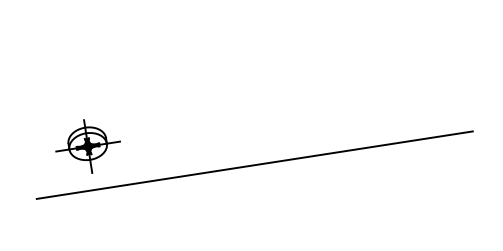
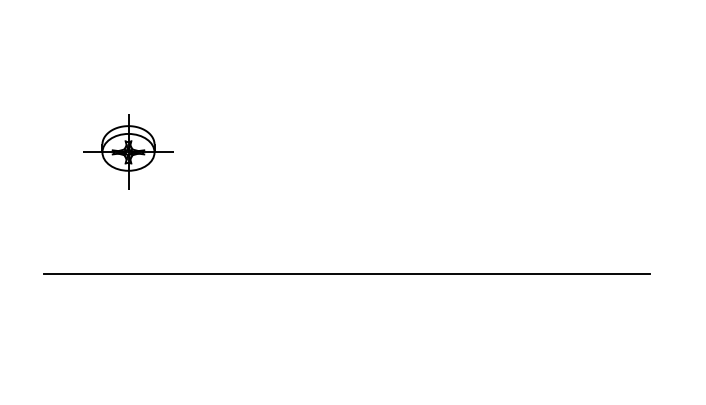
part: (88, 145) -> (128, 151), moved

